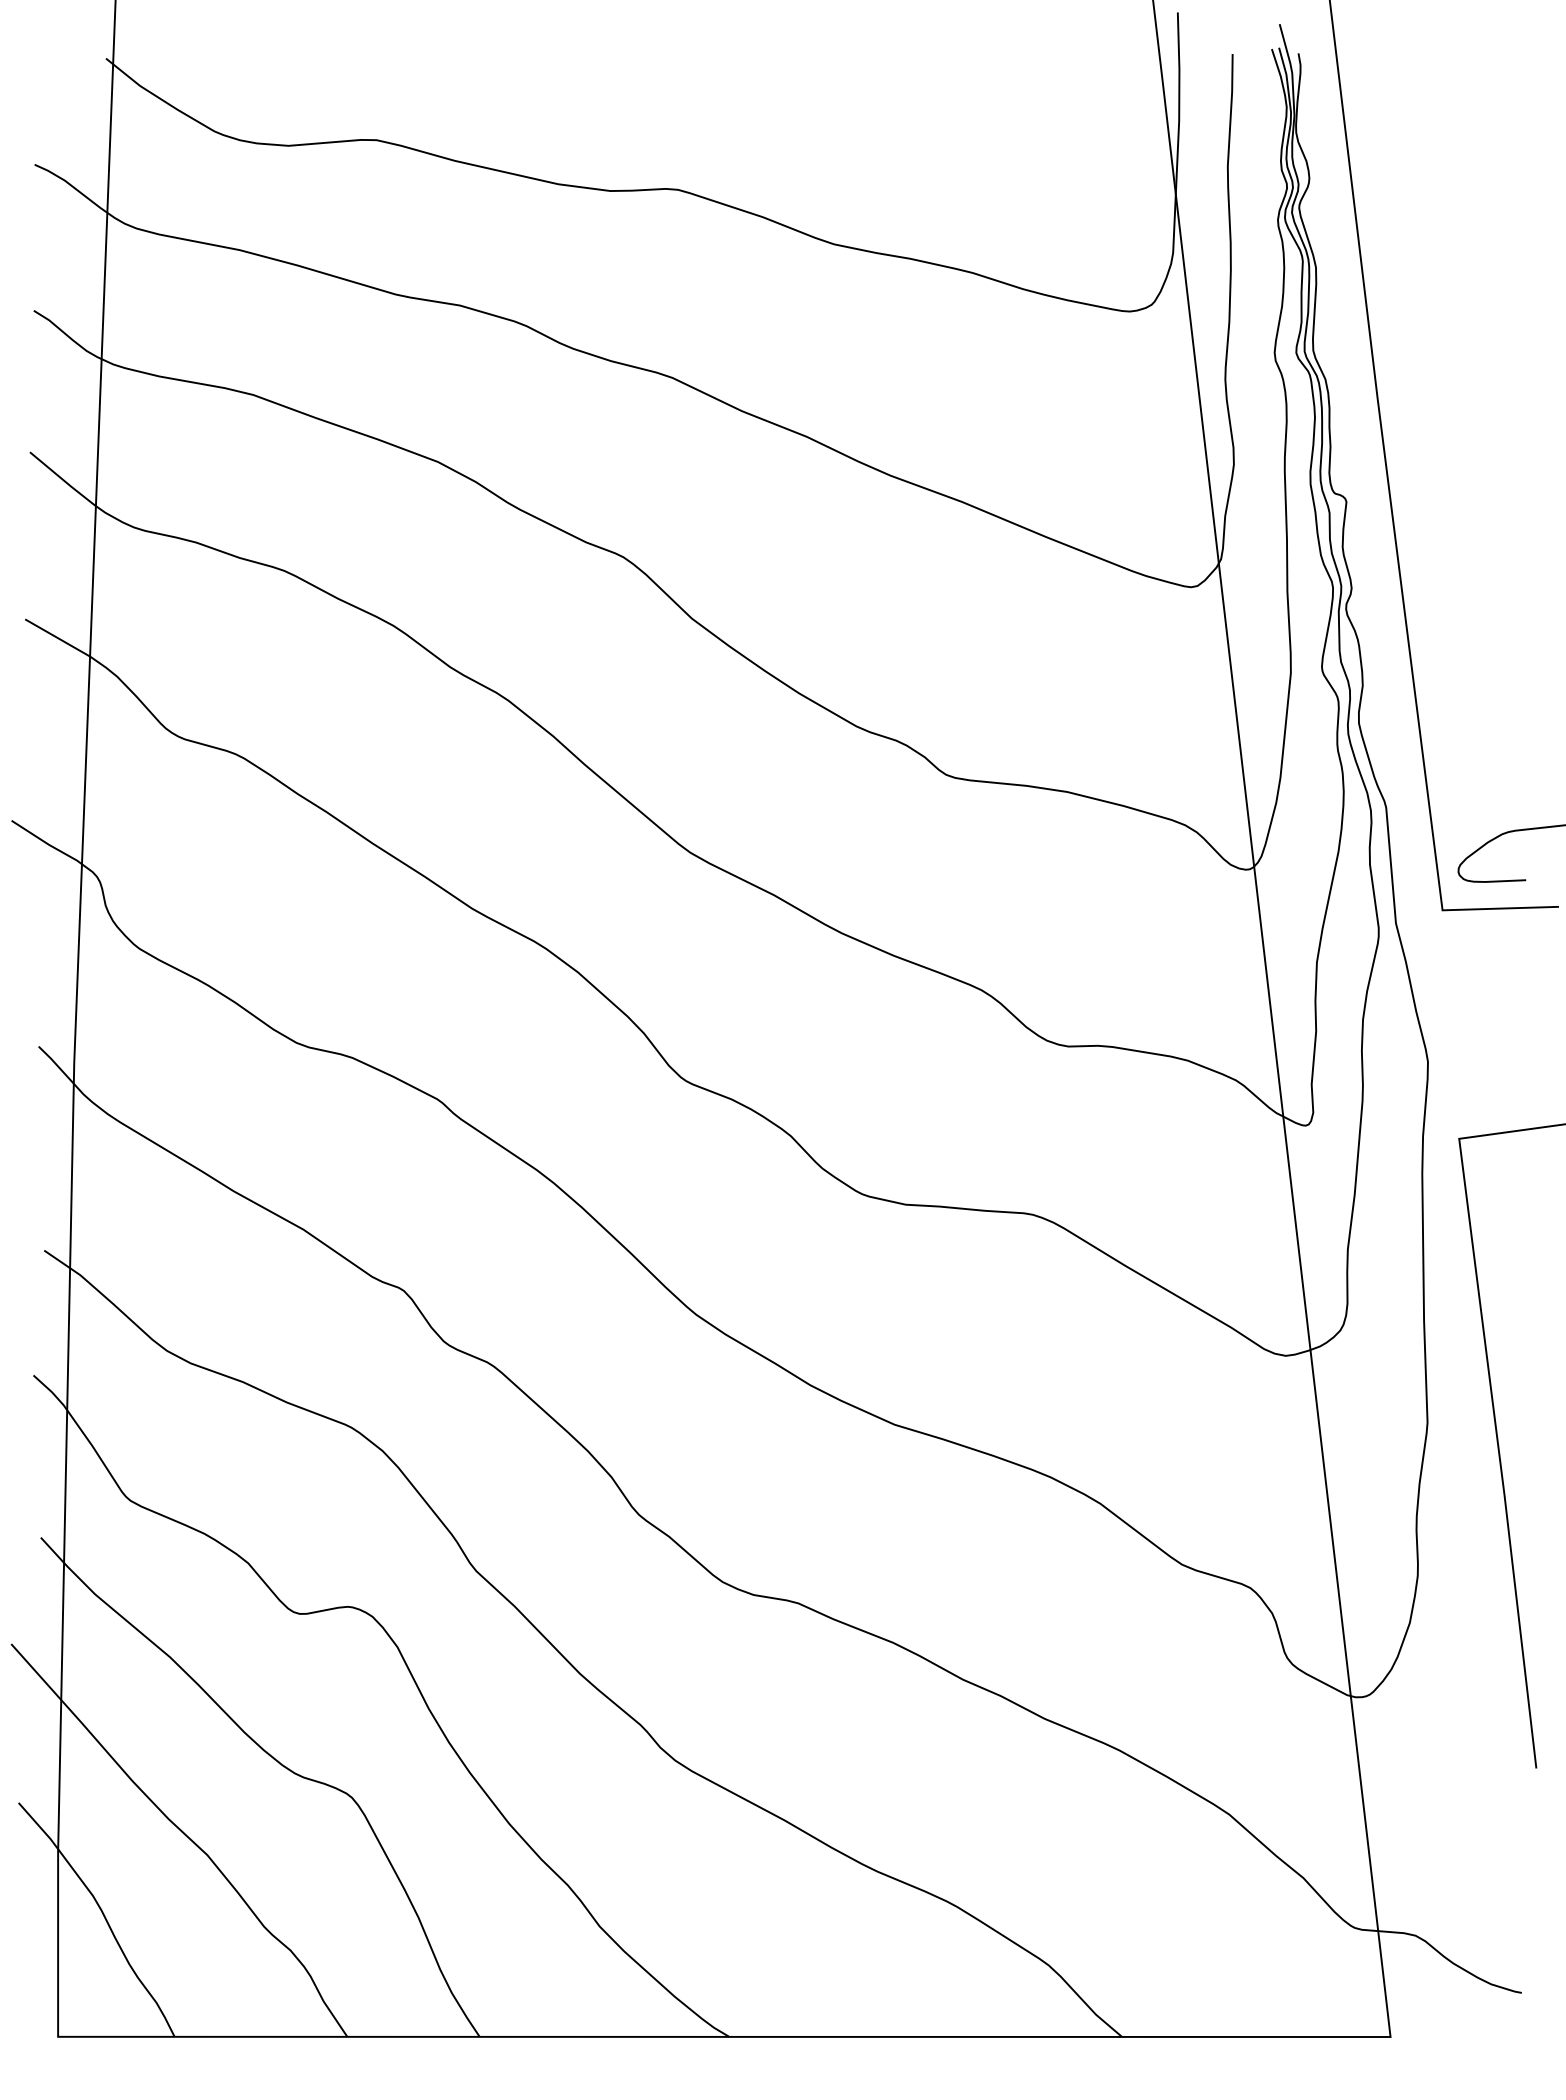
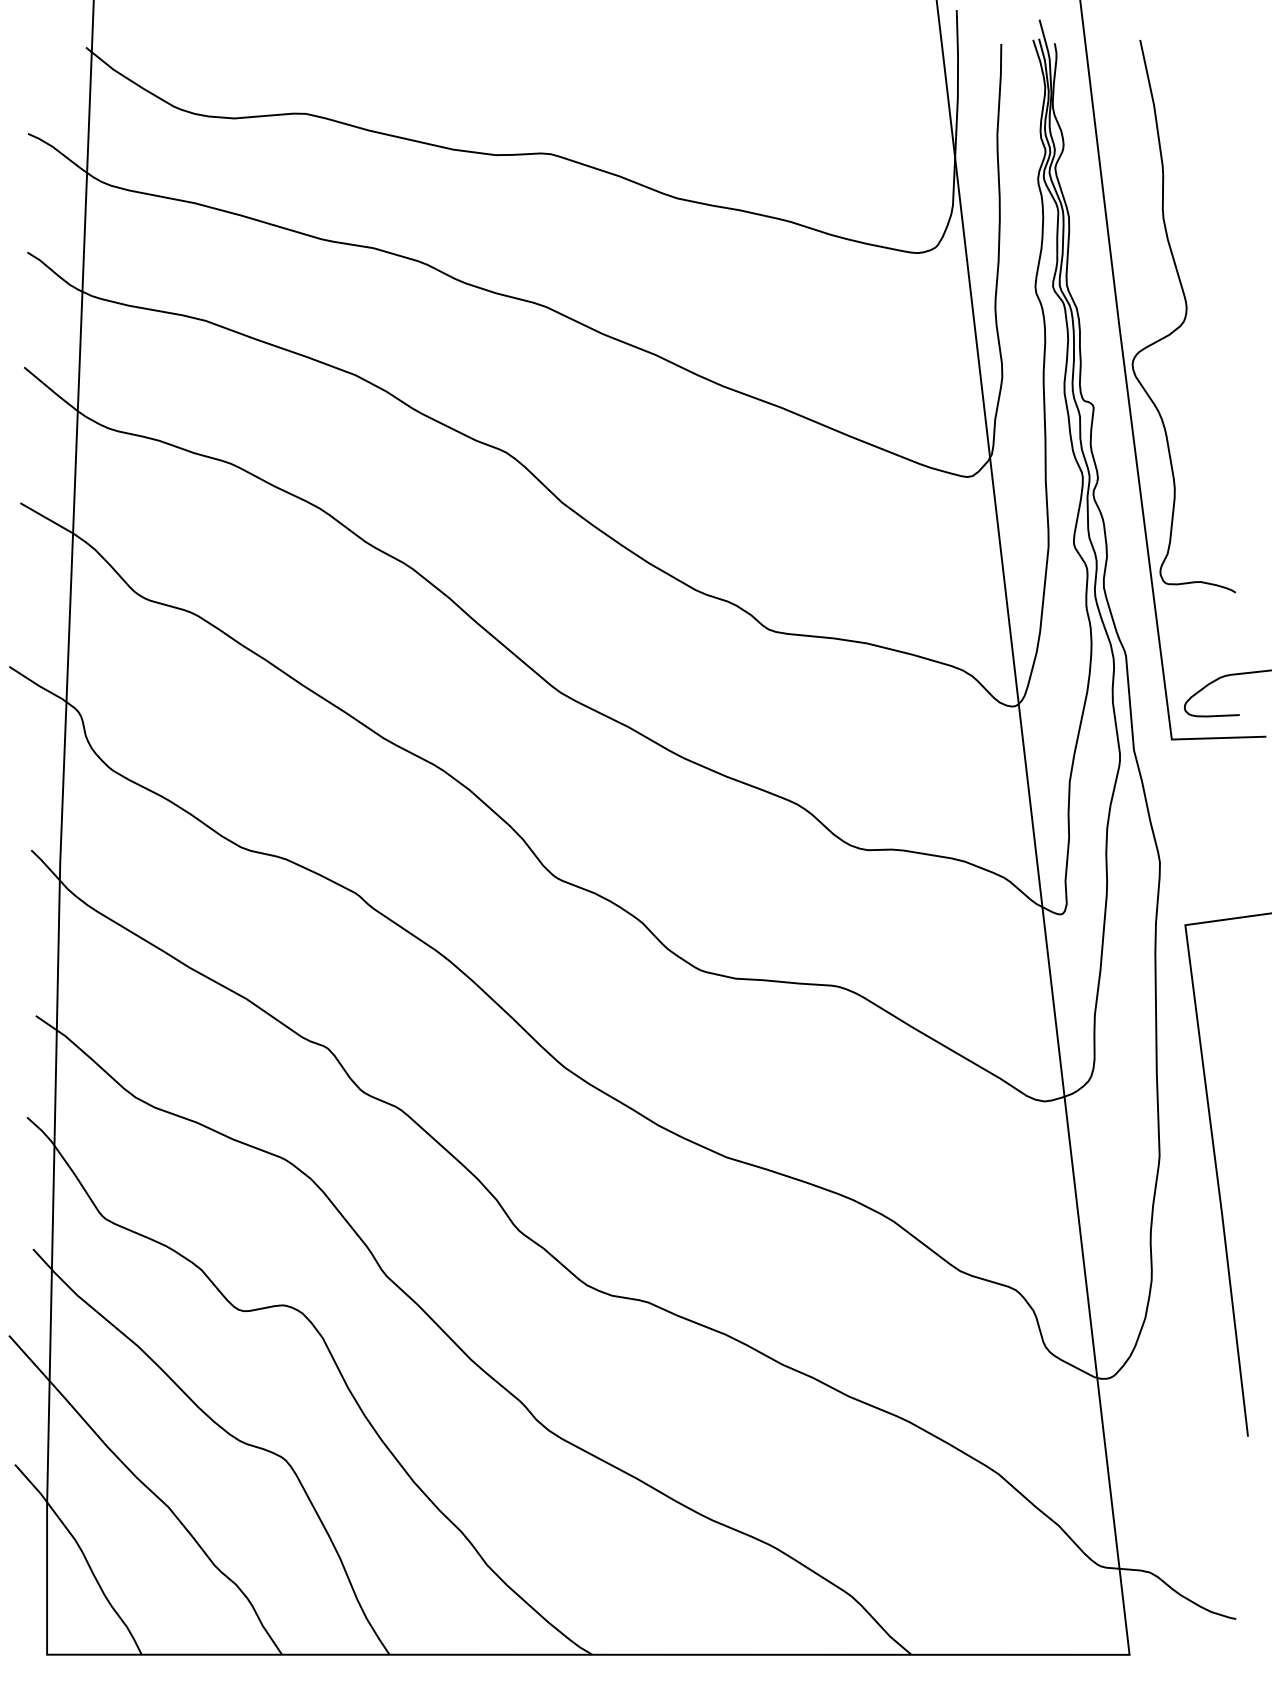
curve: (1458, 389) -> (1184, 316), added

